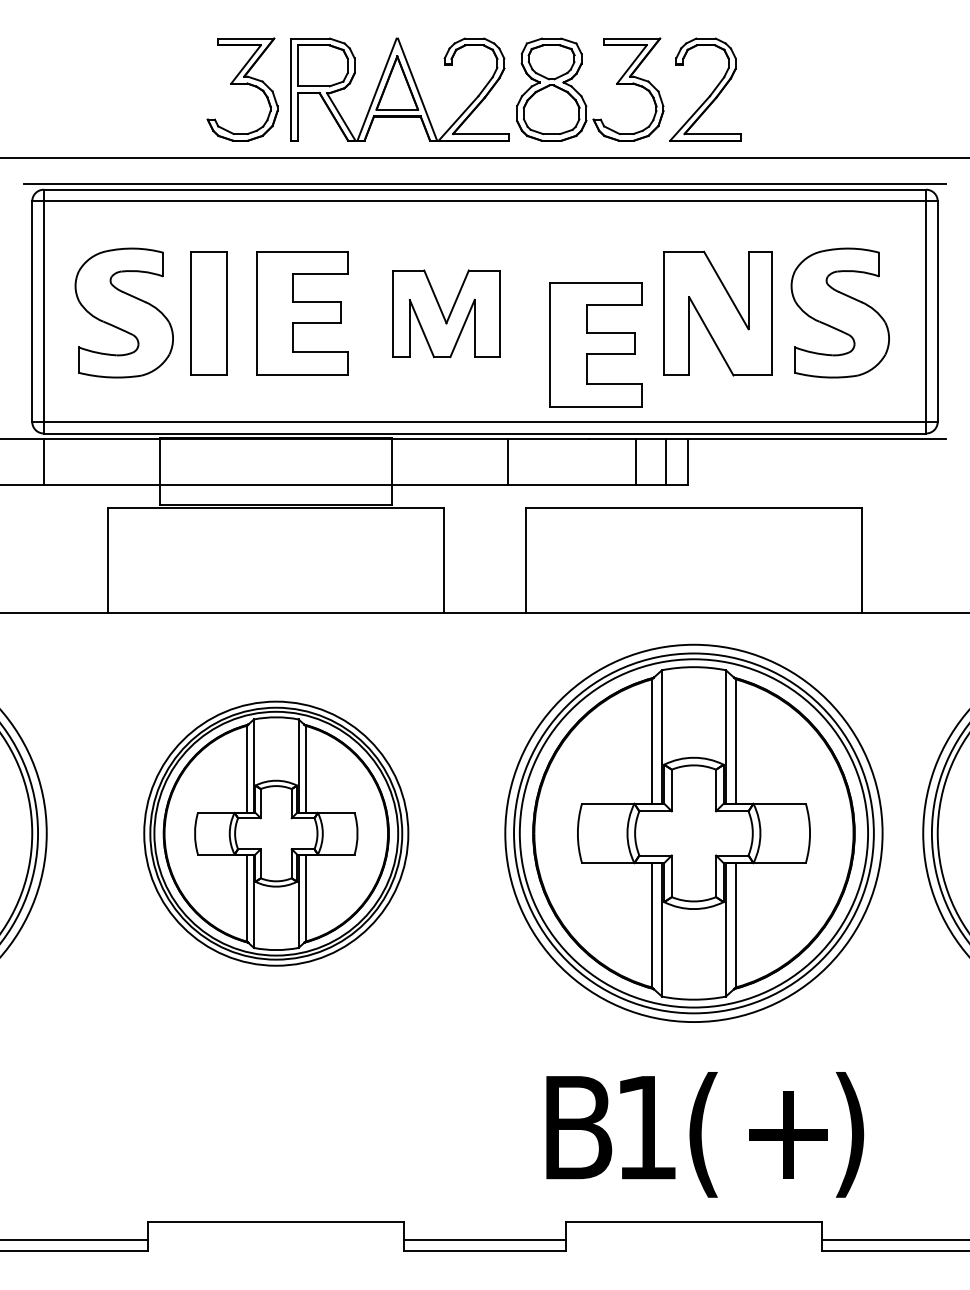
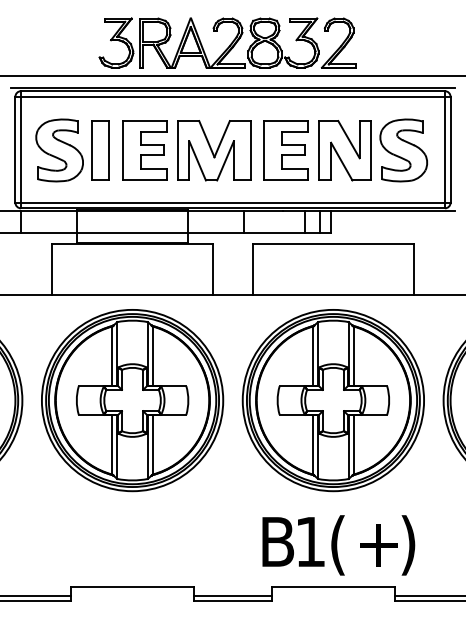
part: (446, 313) -> (214, 150), size x1.43
part: (594, 344) -> (285, 150), moved
part: (275, 833) -> (132, 400), size x1.43

